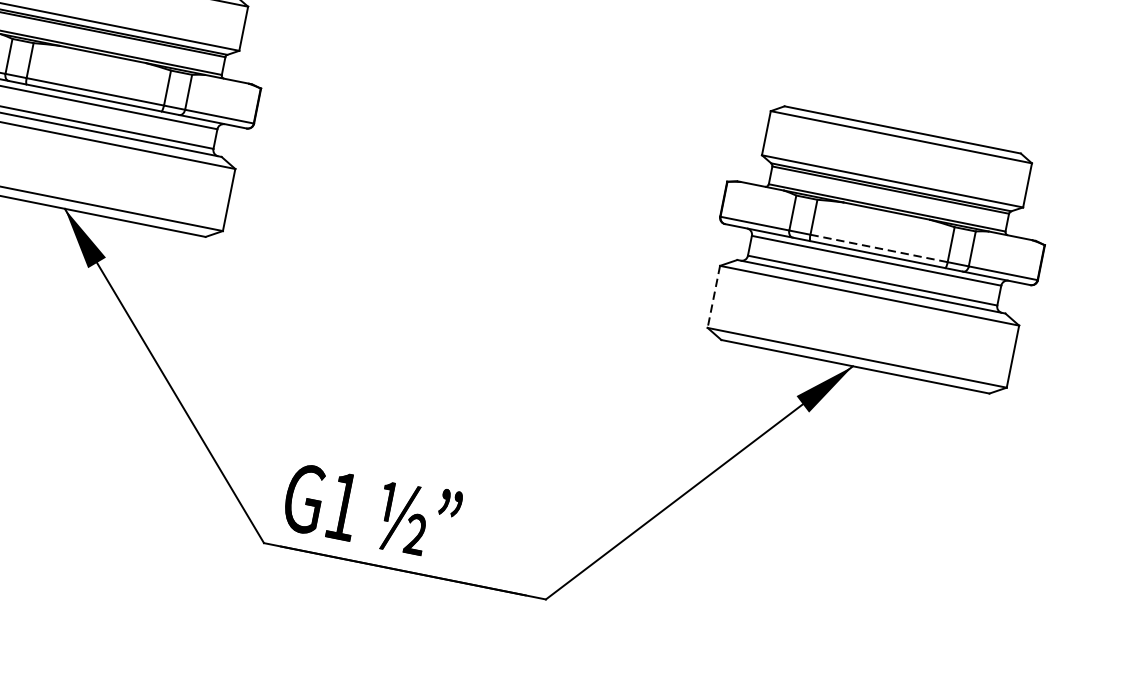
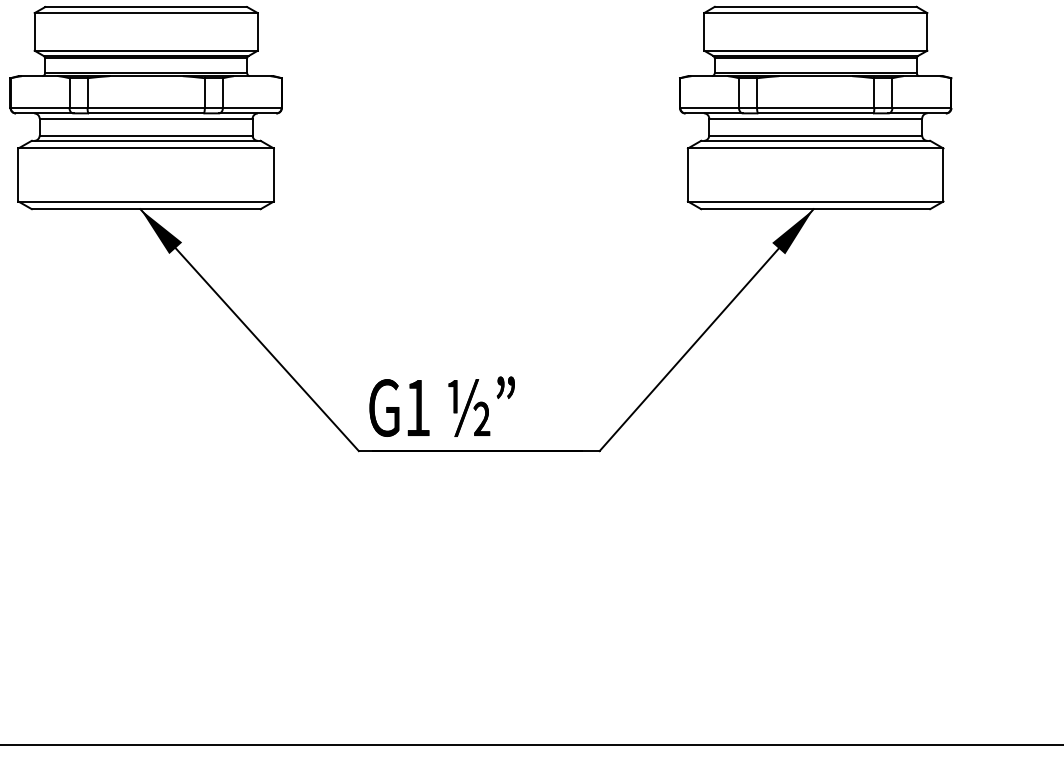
line: (878, 248) -> (815, 108), dashed -> solid
line: (713, 297) -> (687, 175), dashed -> solid

